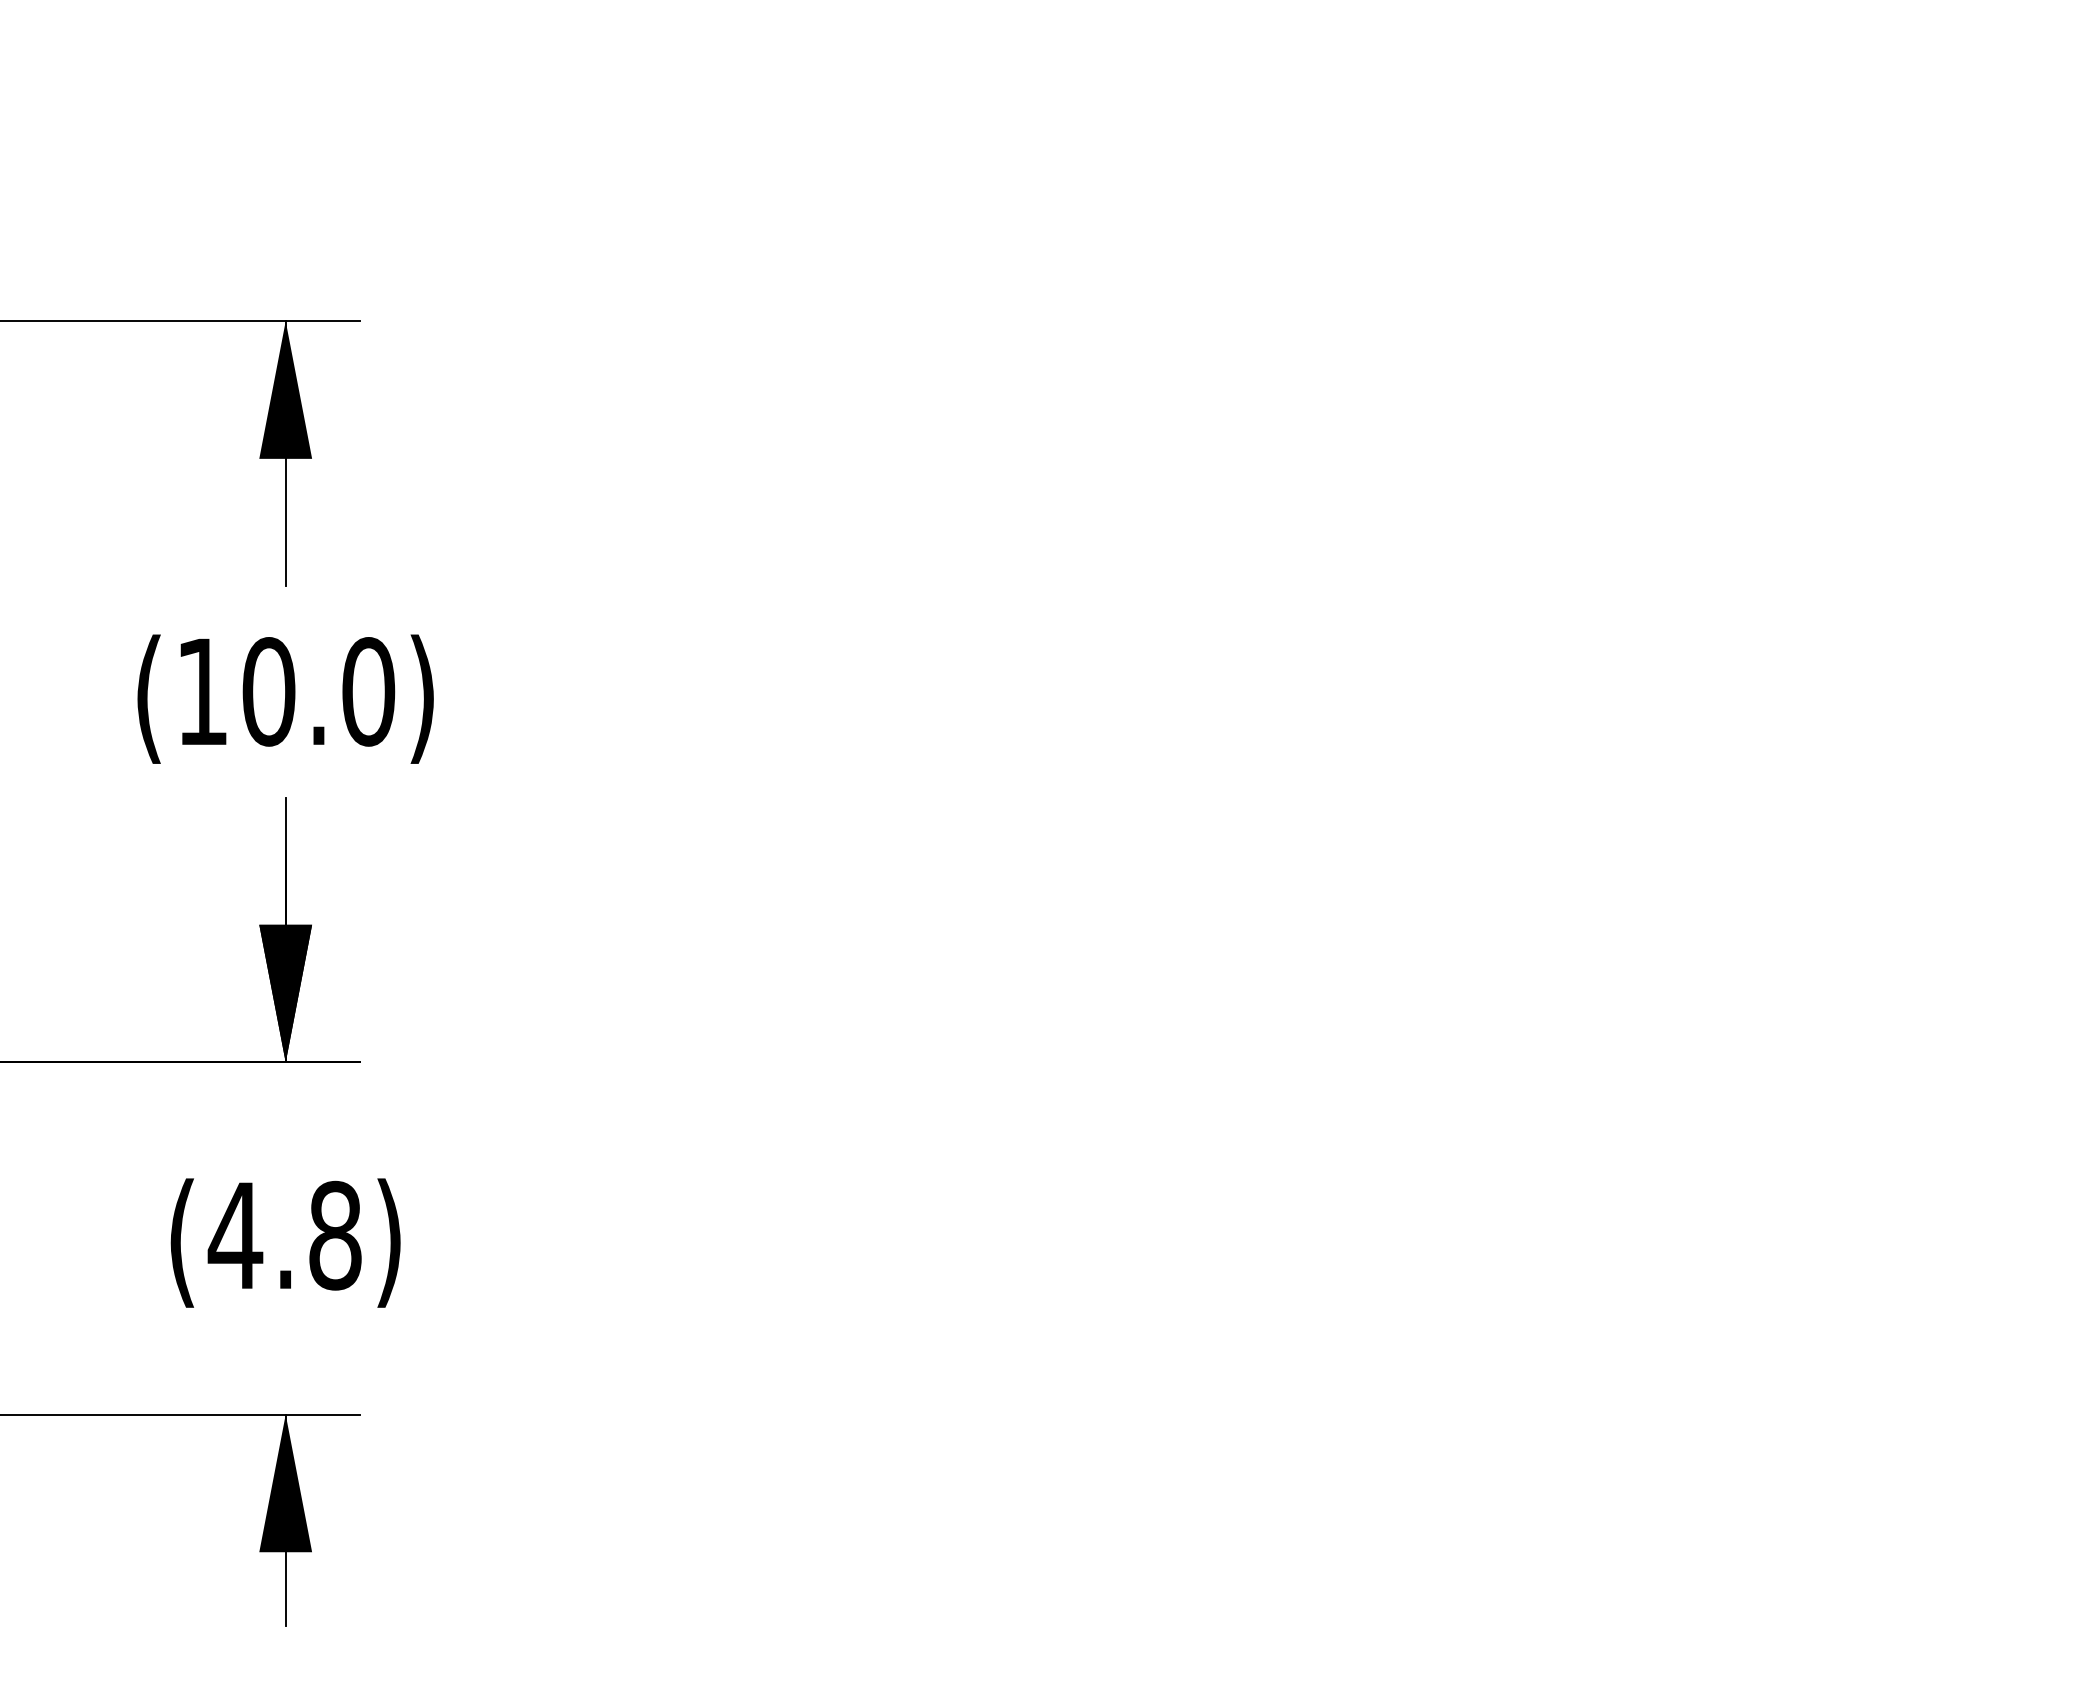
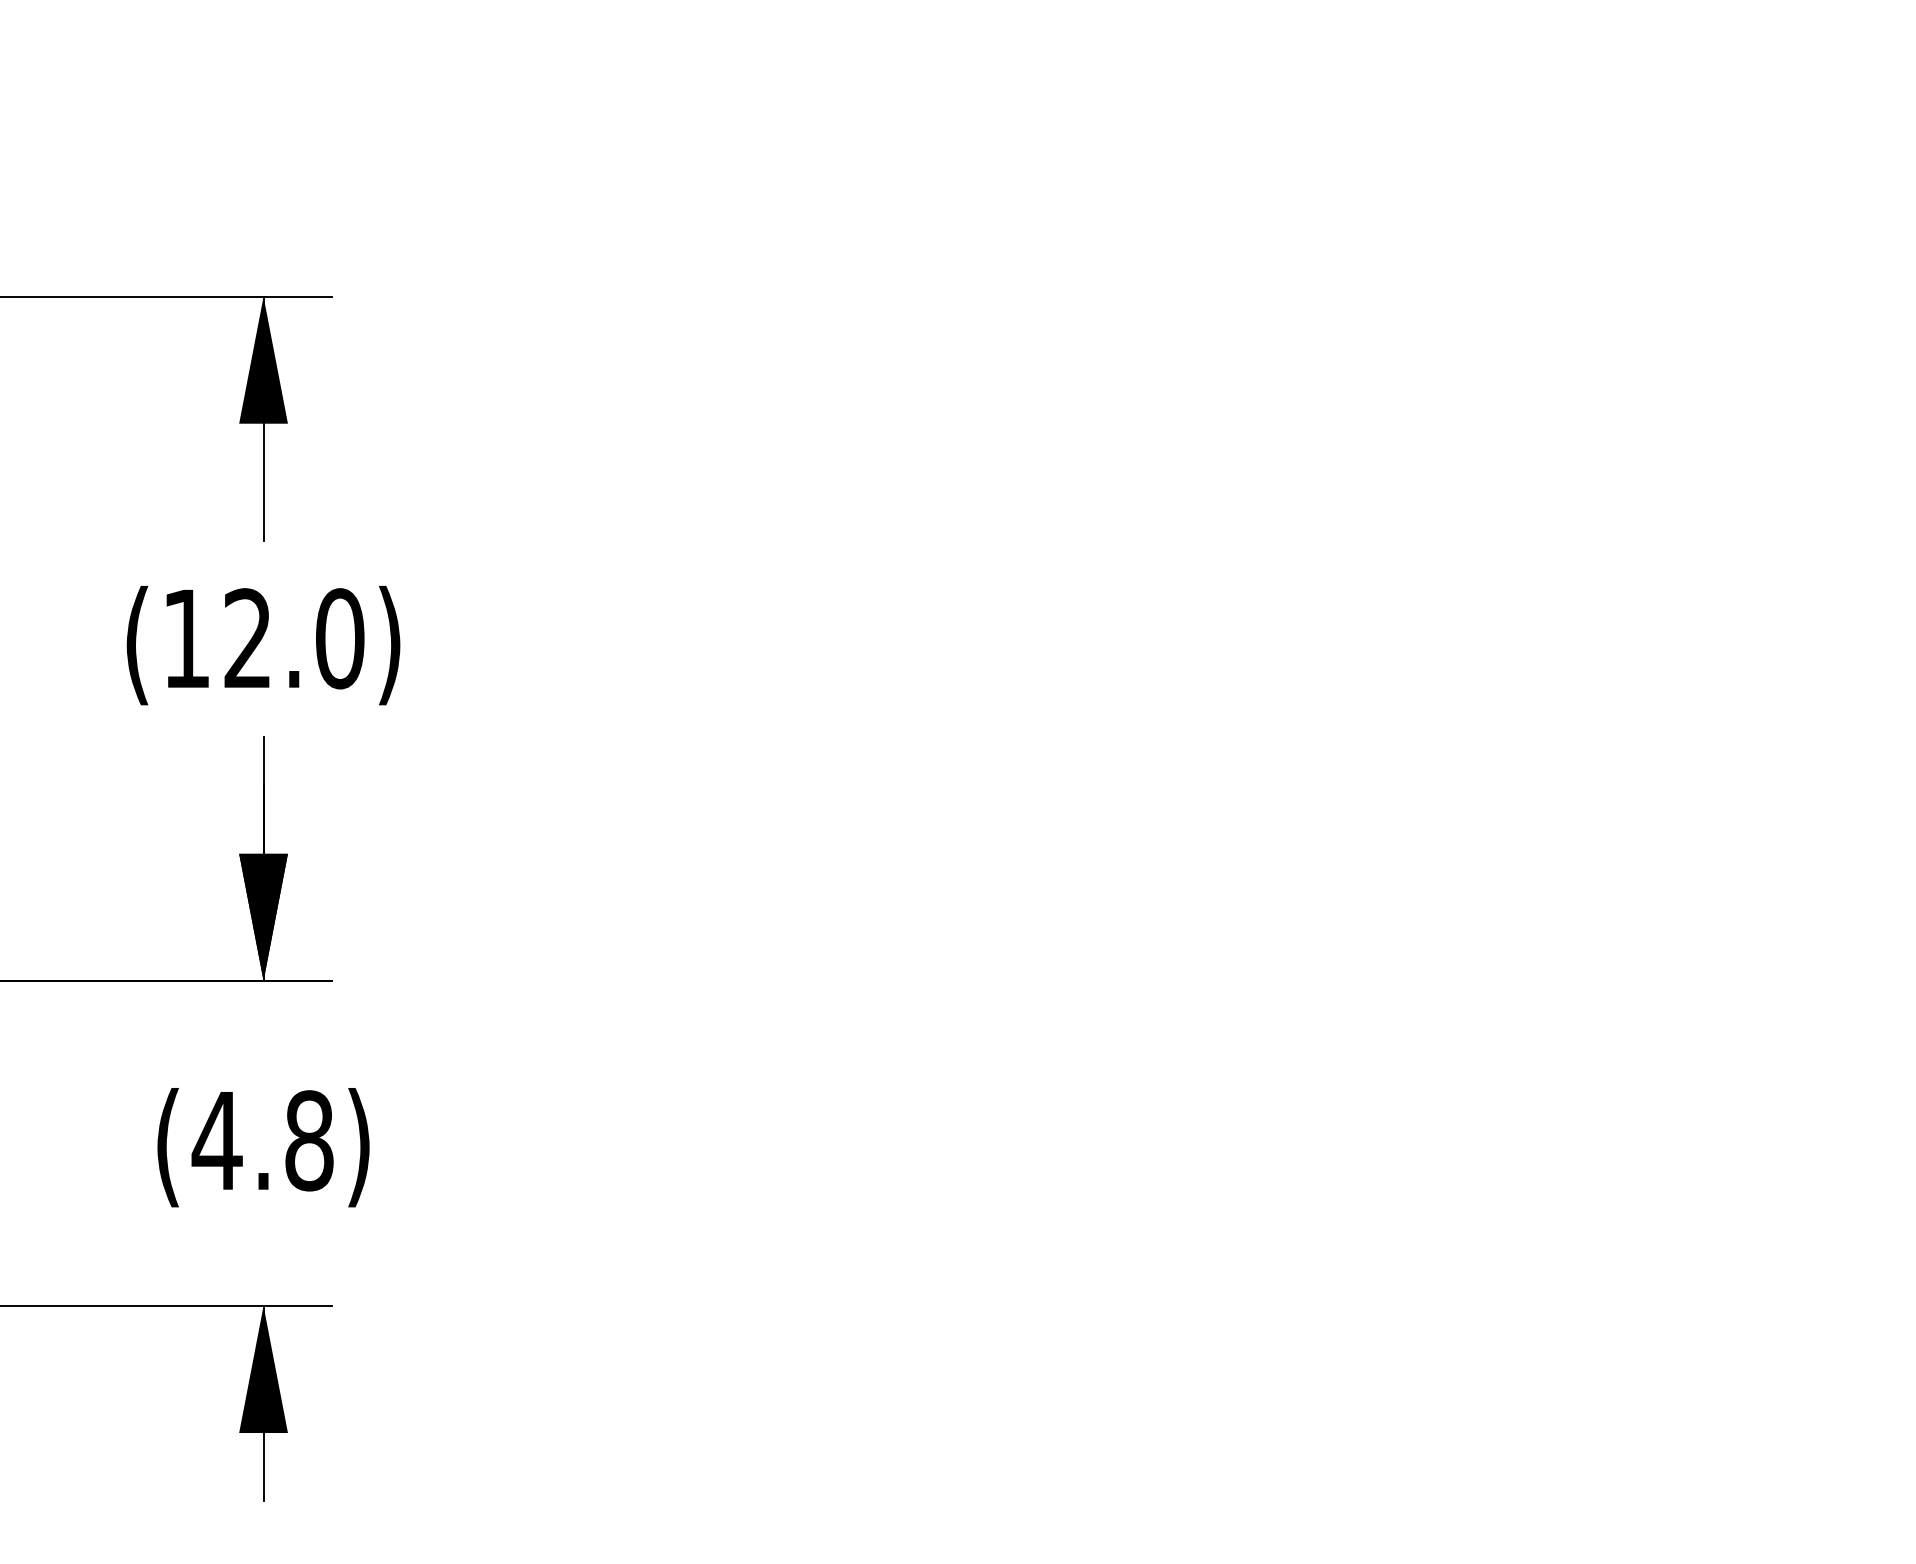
text: (269, 691) -> (248, 638), (10.0) -> (12.0)

